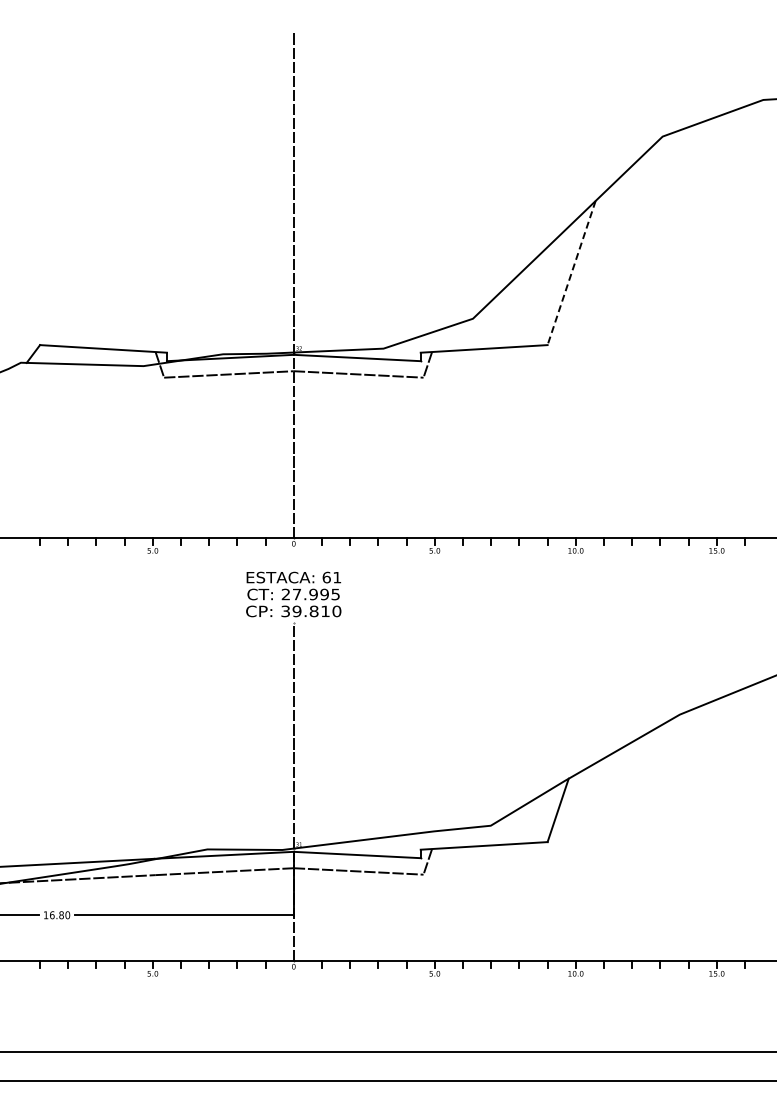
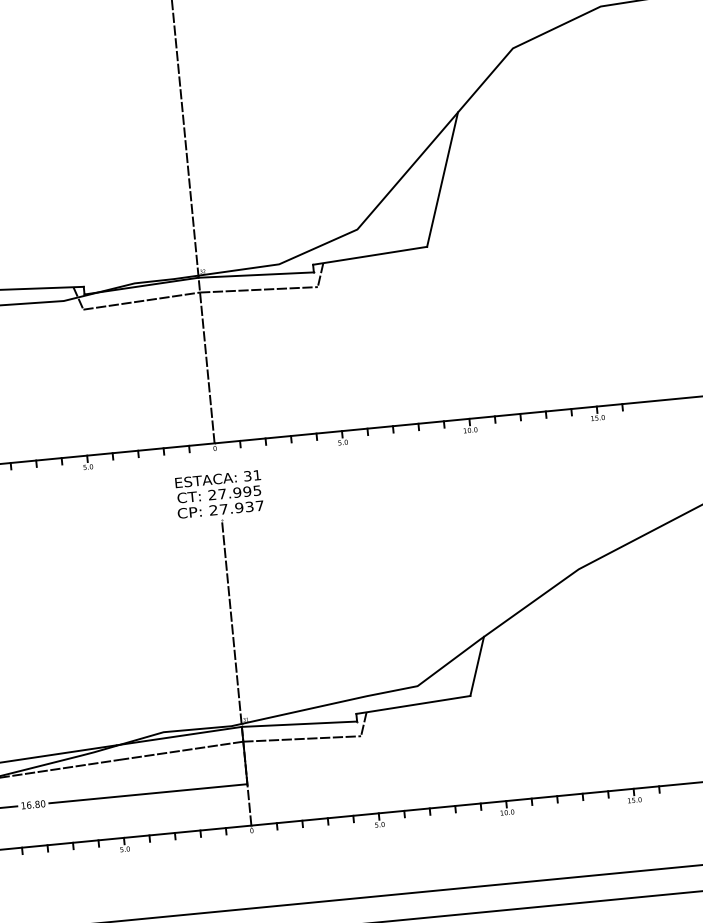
line: (571, 273) -> (442, 180), dashed -> solid
text: (326, 577) -> (247, 476), 61 -> 31
text: (311, 611) -> (236, 508), 39.810 -> 27.937

